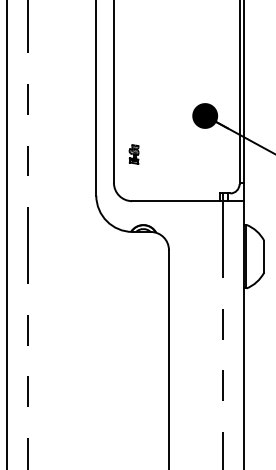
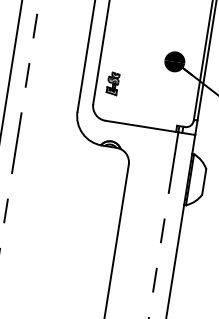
part: (133, 154) -> (112, 83), size x1.43

